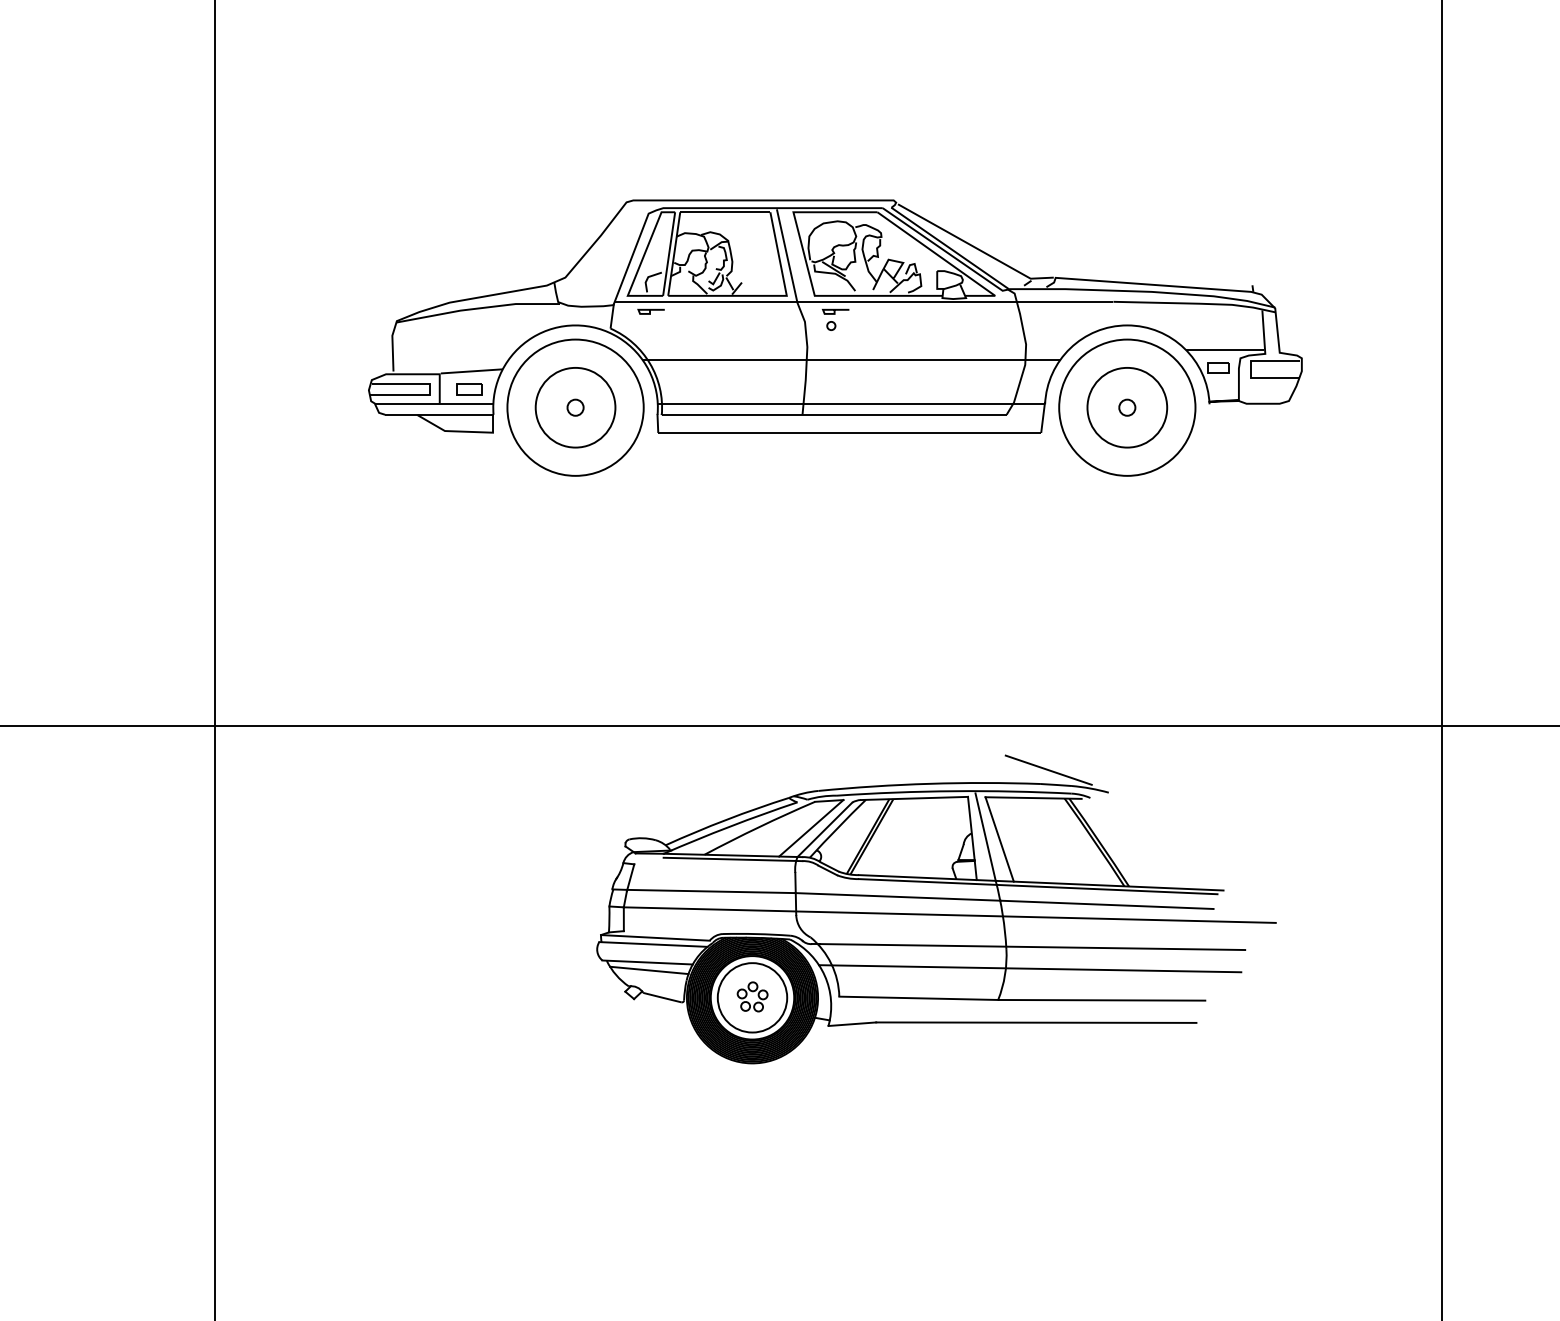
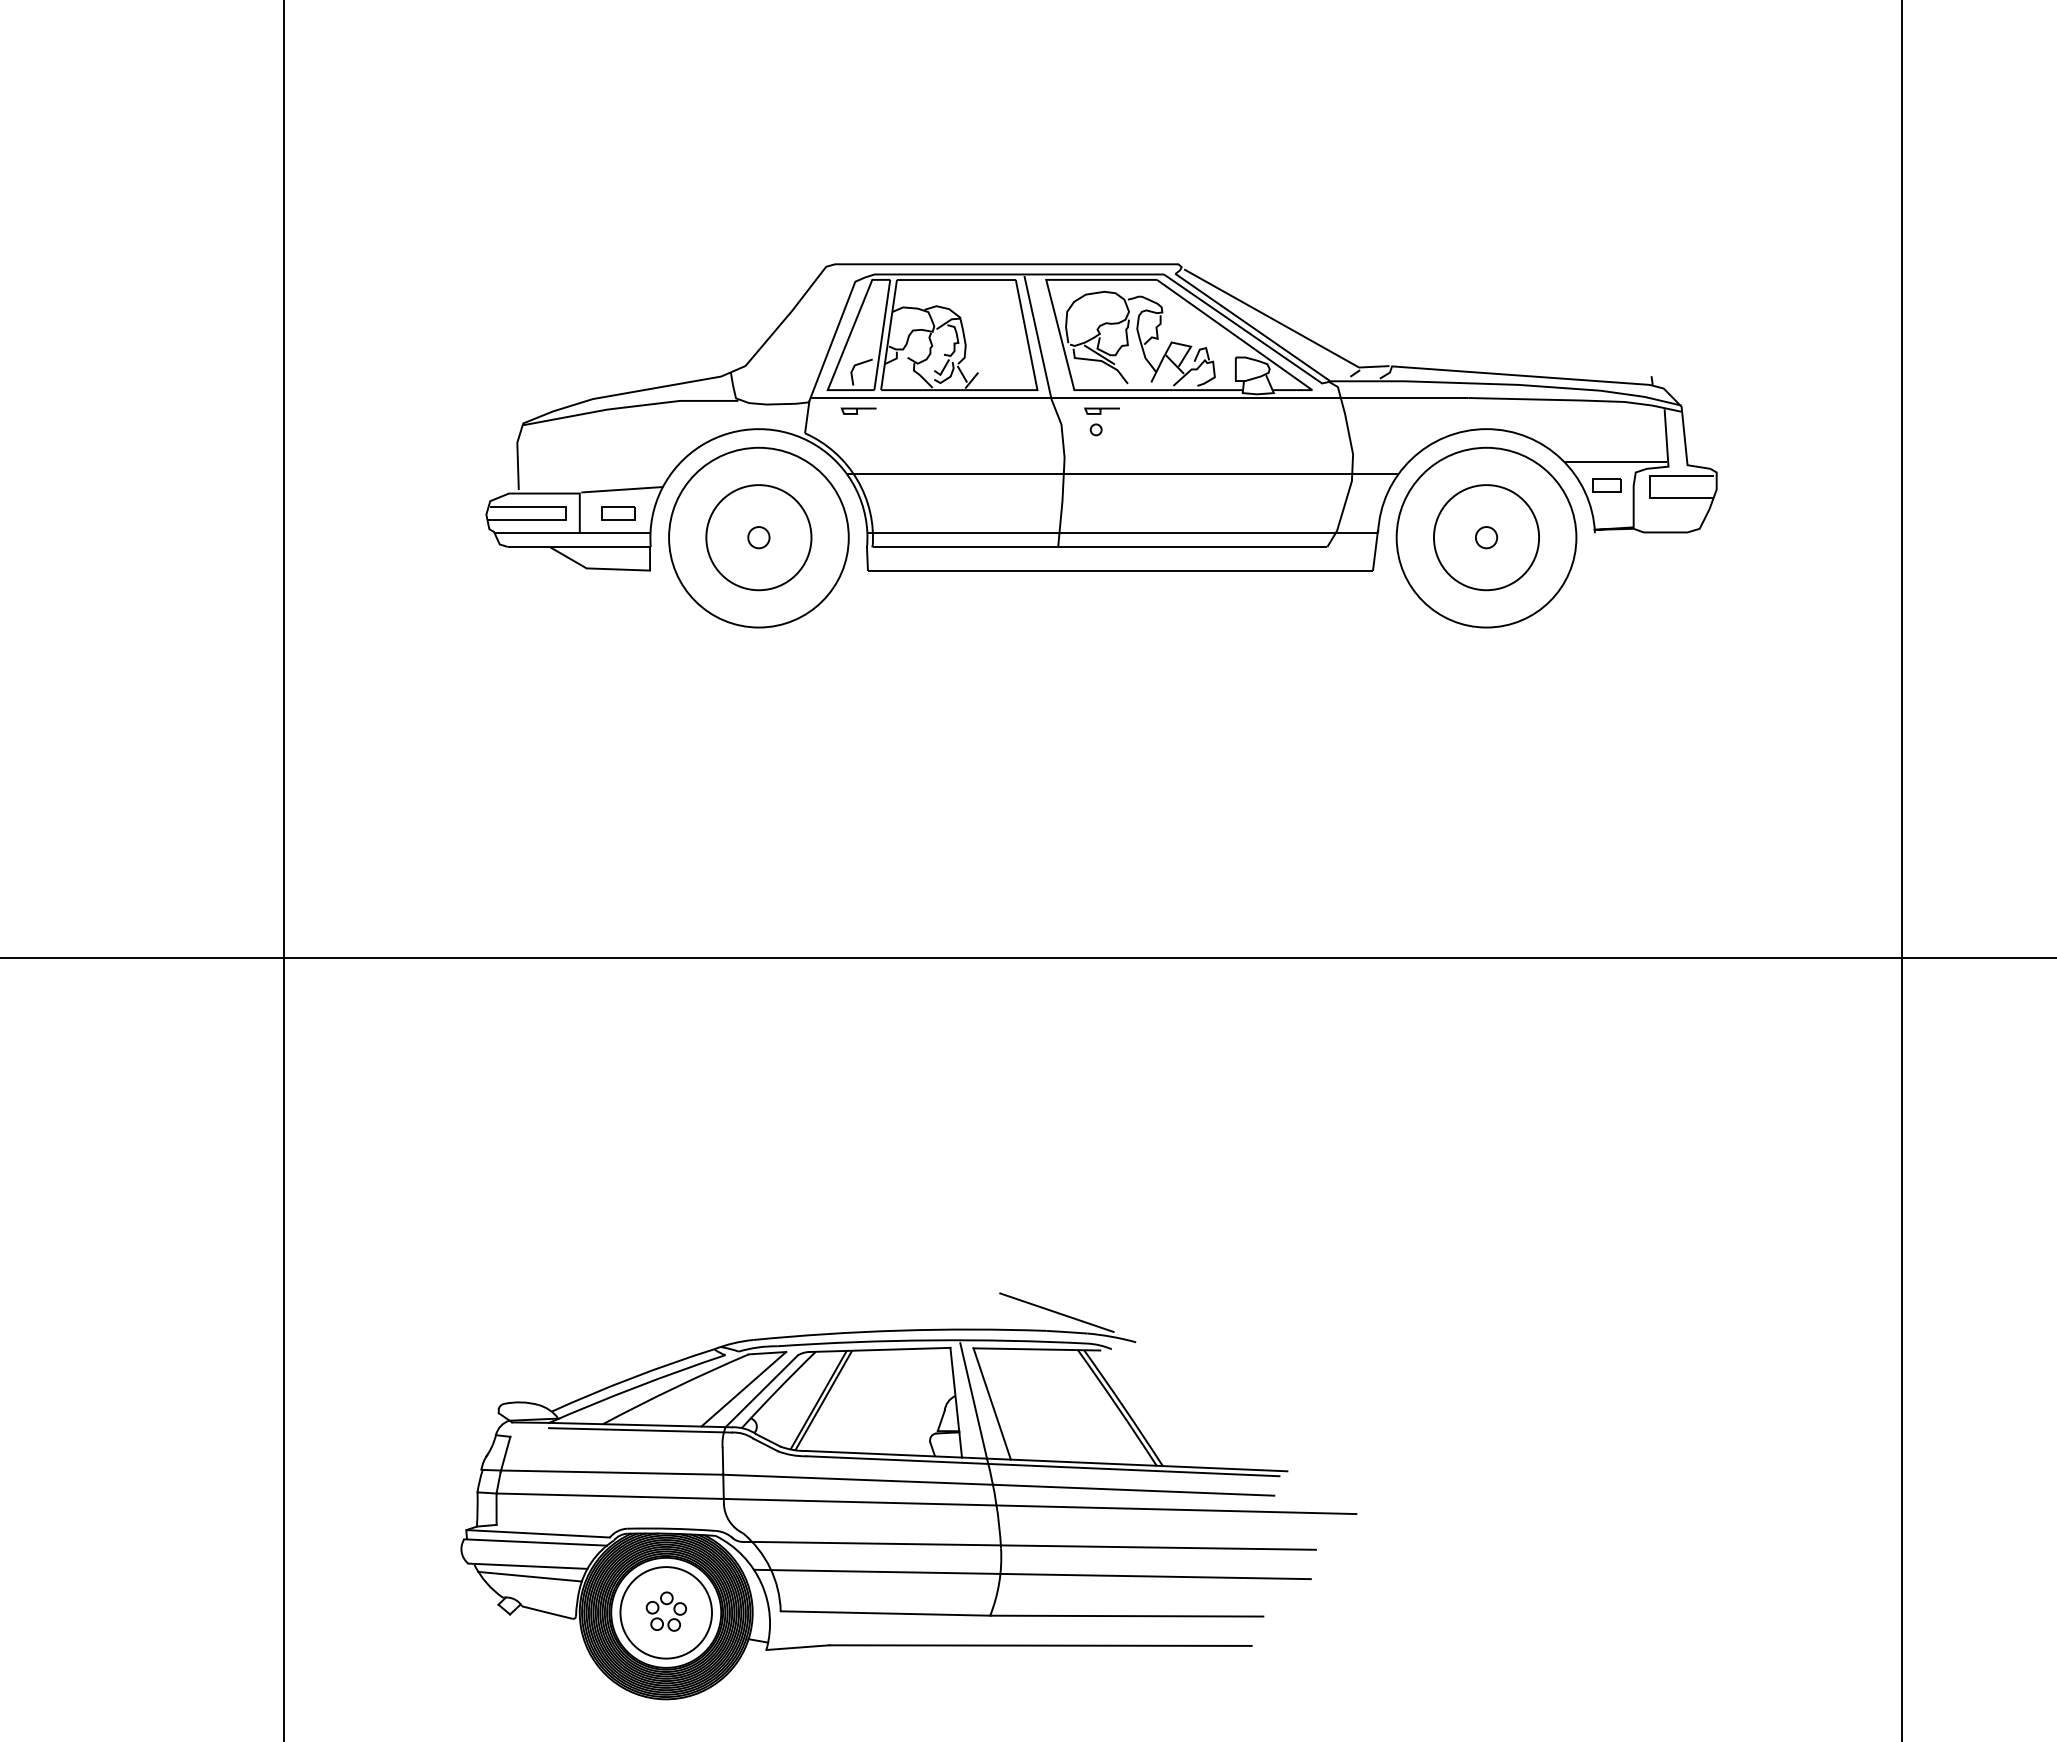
part: (936, 909) -> (908, 1496), moved

